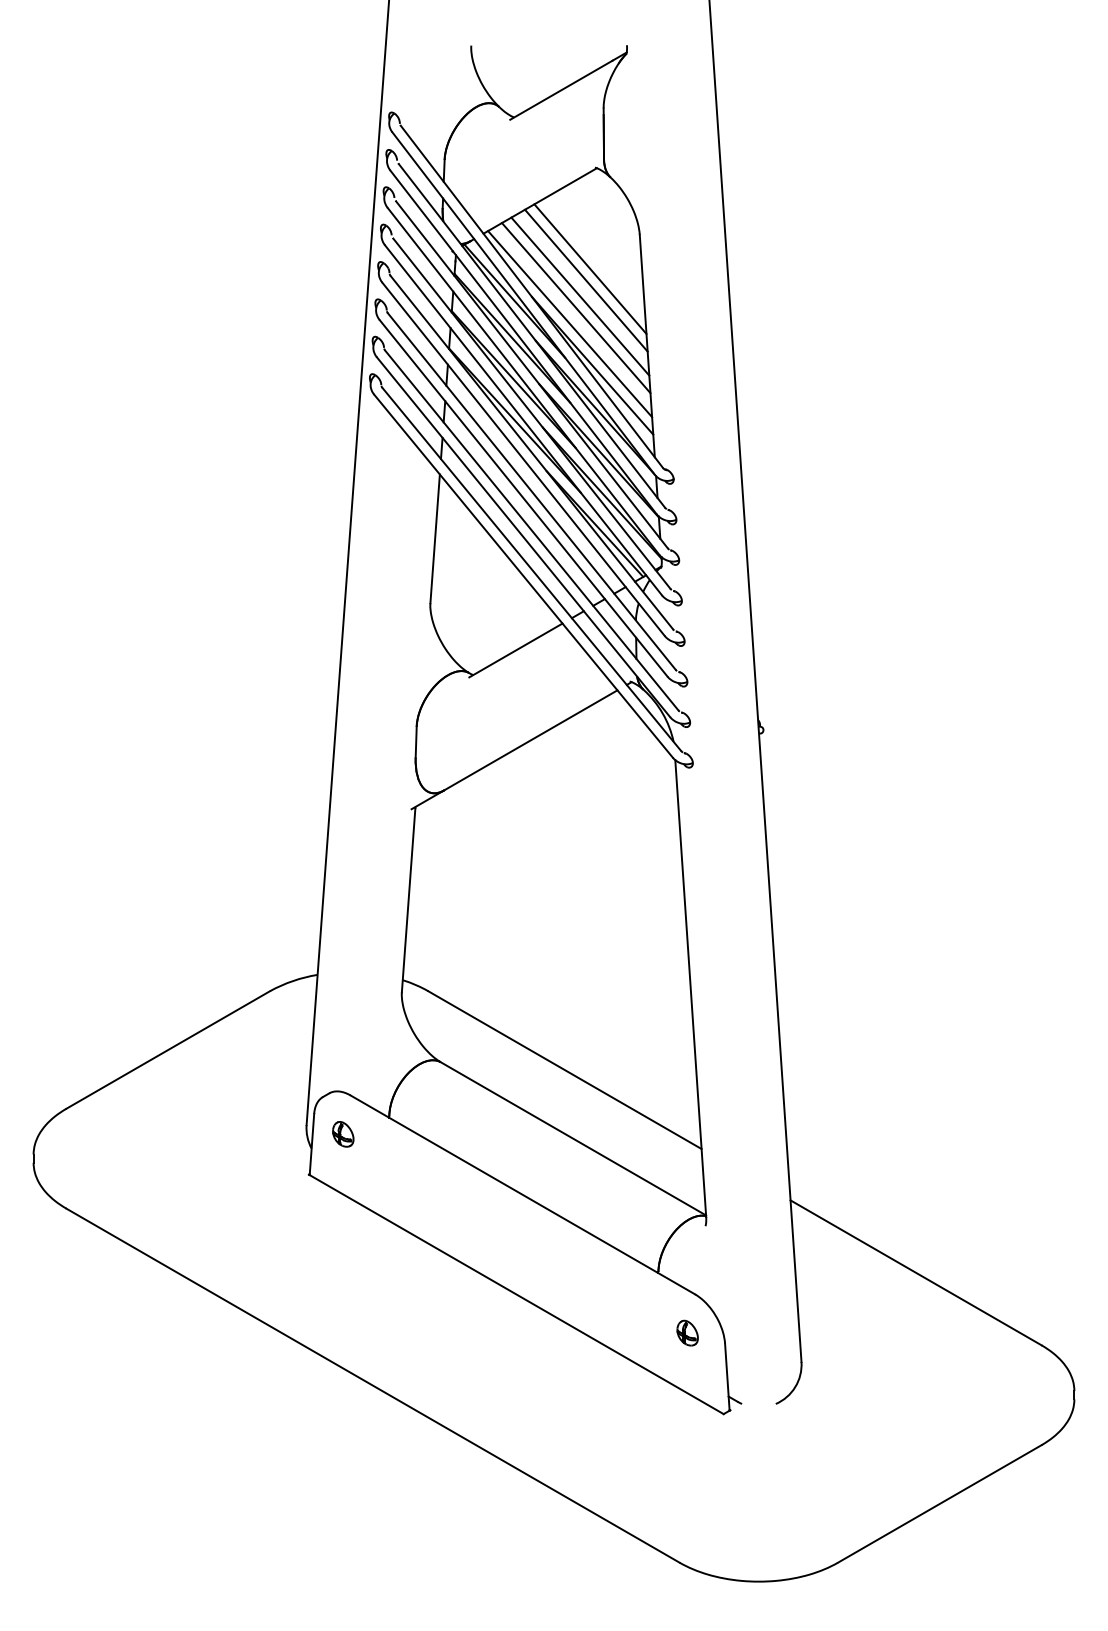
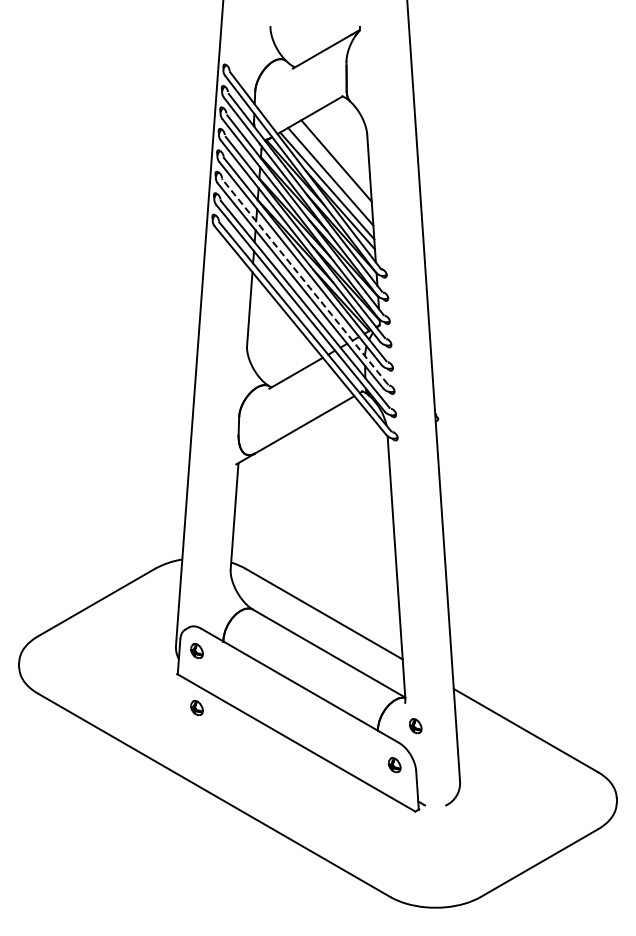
line: (589, 269) -> (338, 154), removed
line: (579, 295) -> (332, 169), removed
line: (530, 490) -> (304, 281), solid -> dashed
part: (342, 1232) -> (196, 707), added
part: (723, 1265) -> (415, 726), added

